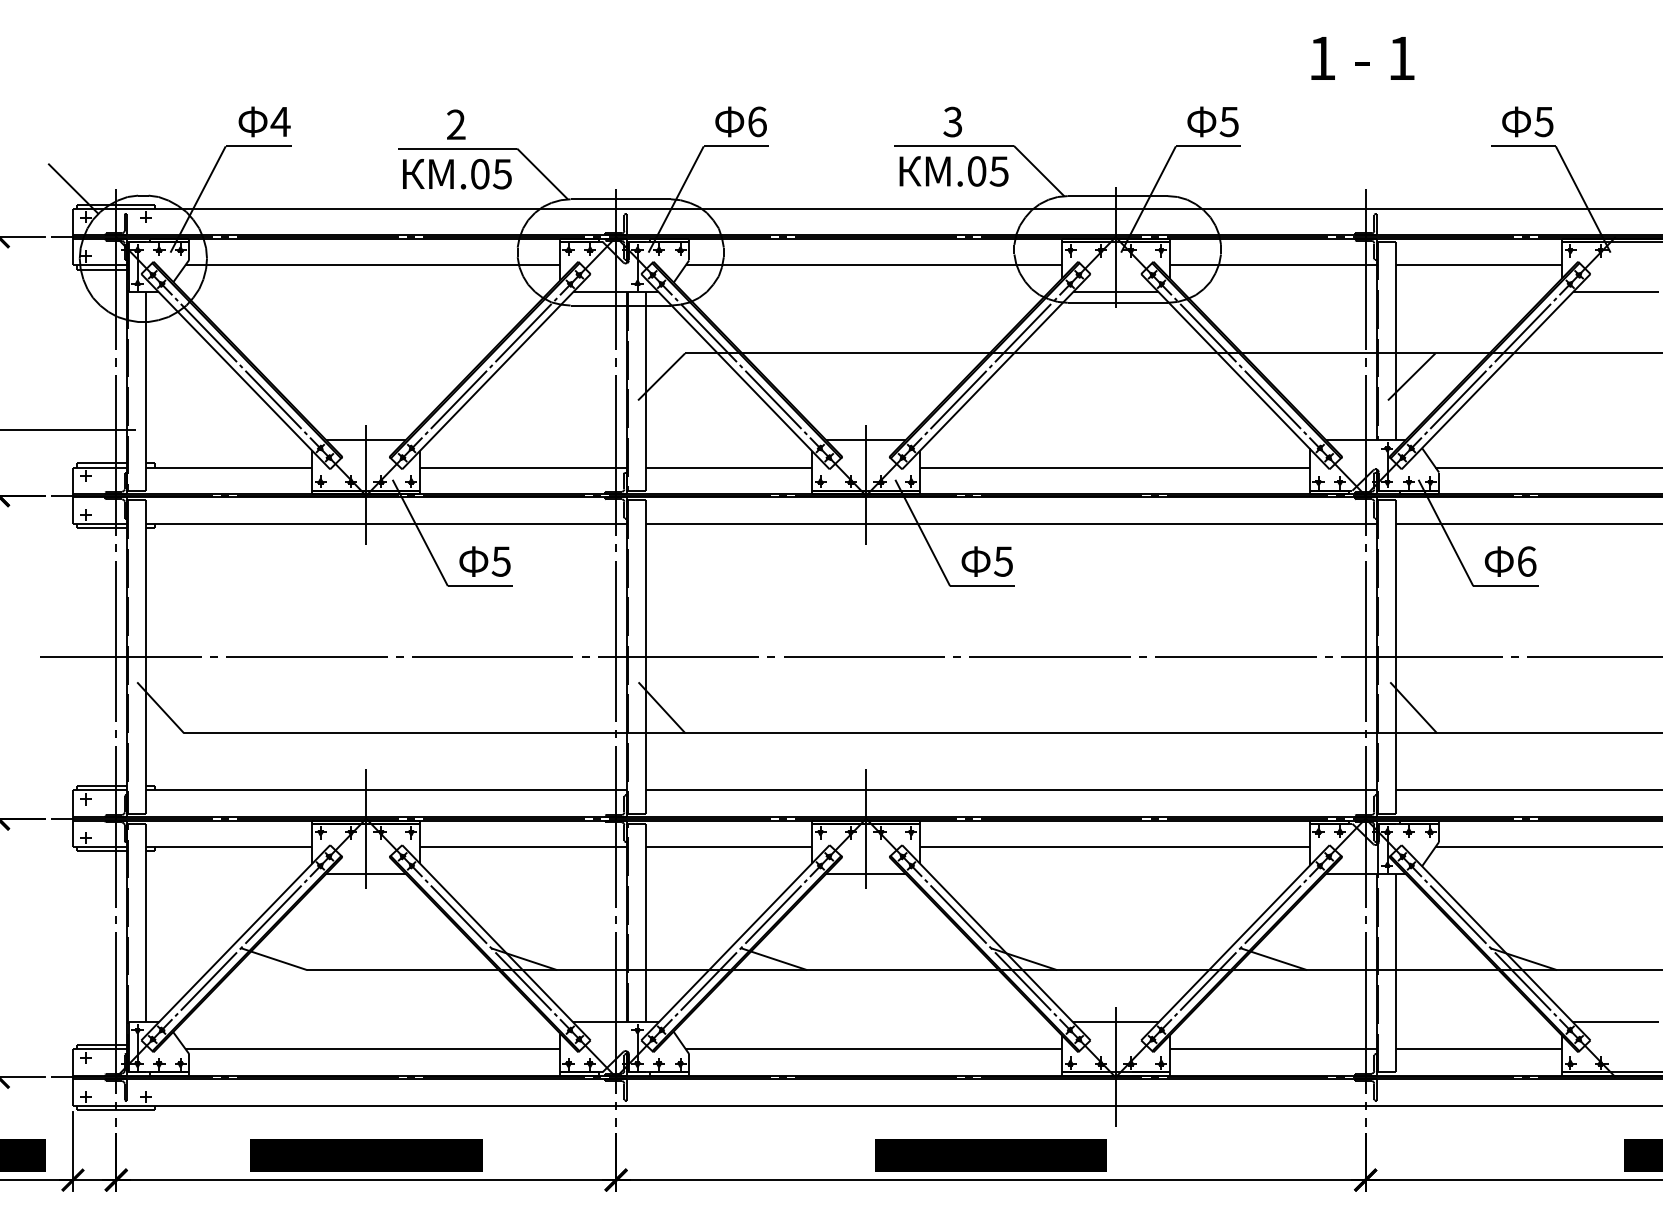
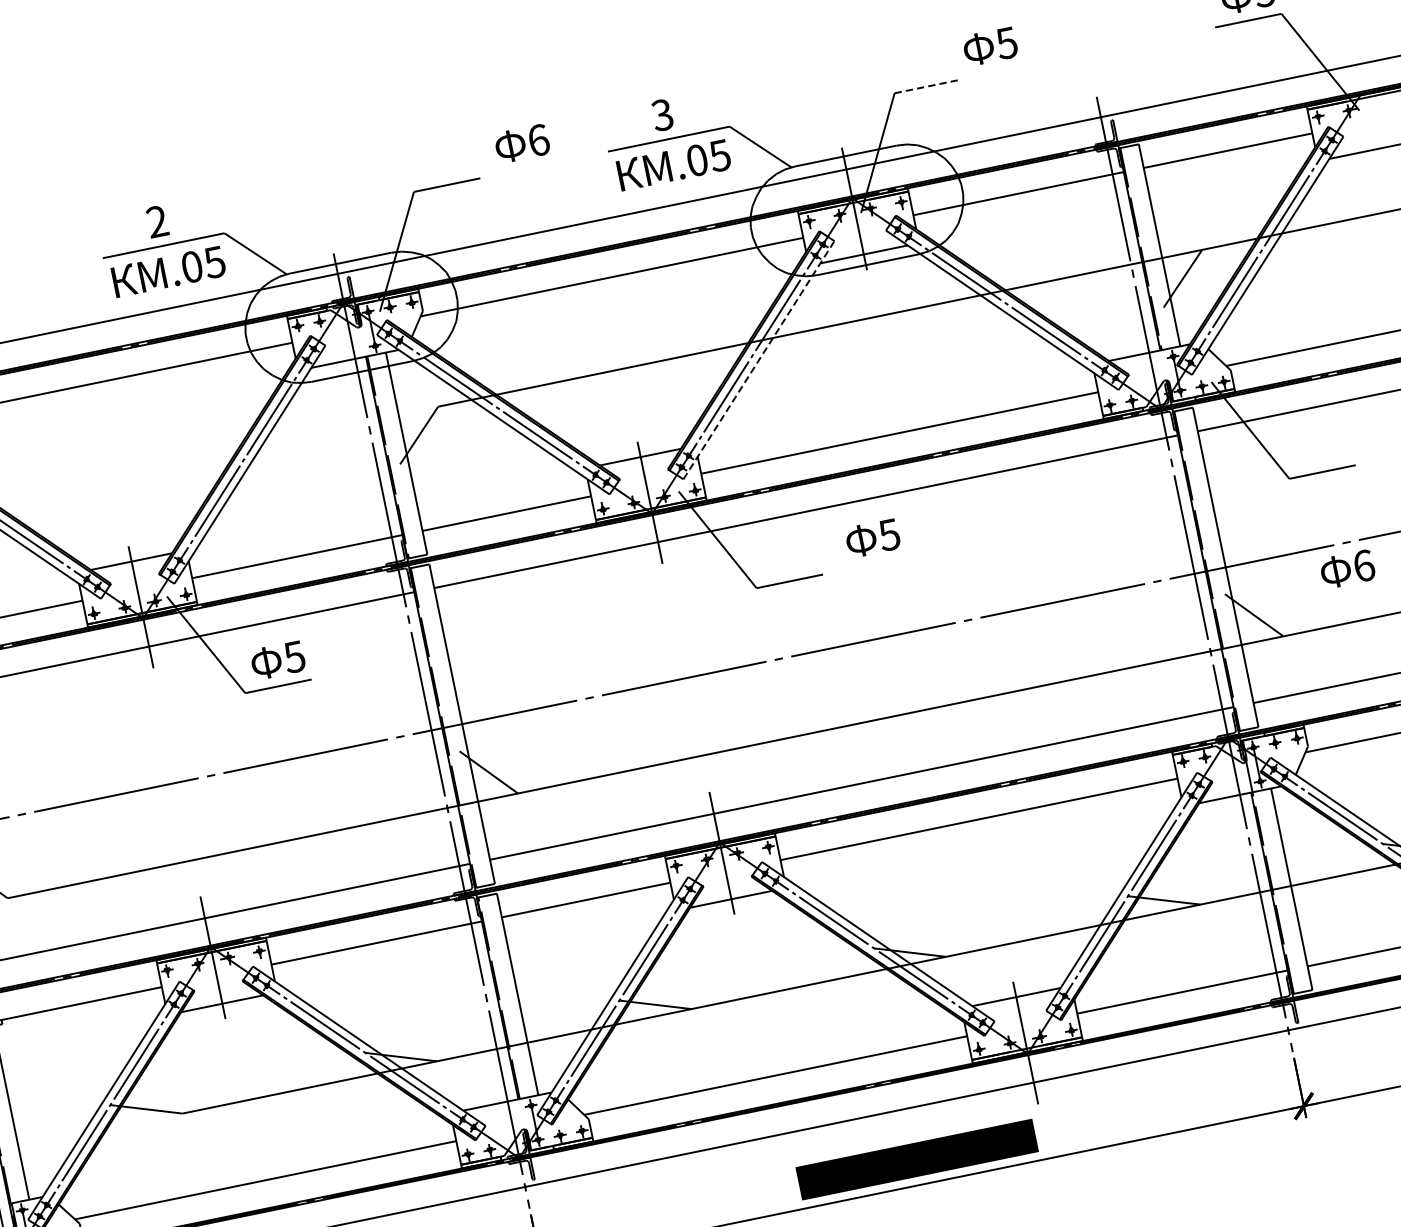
text: (740, 121) -> (521, 143), moved
text: (1212, 121) -> (989, 46), moved
line: (1208, 146) -> (927, 86), solid -> dashed
line: (996, 371) -> (759, 359), solid -> dashed
text: (986, 561) -> (872, 538), moved
text: (1510, 561) -> (1347, 569), moved

